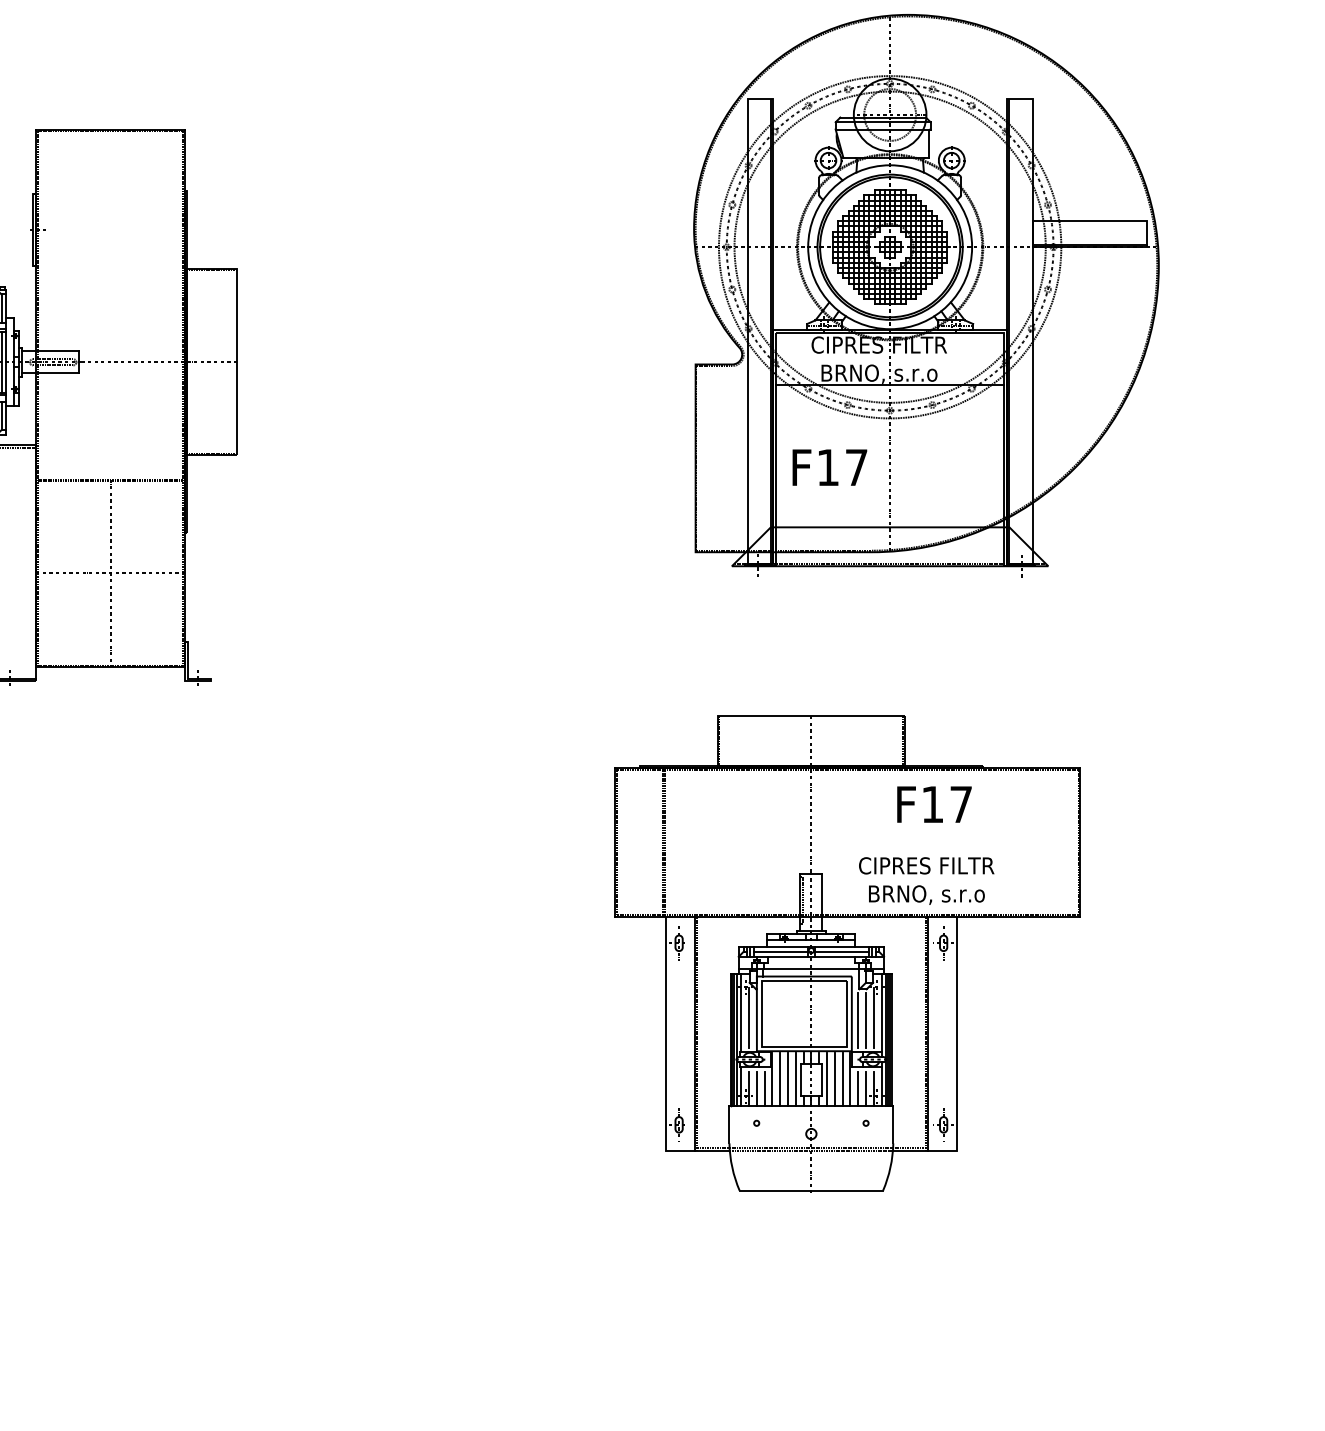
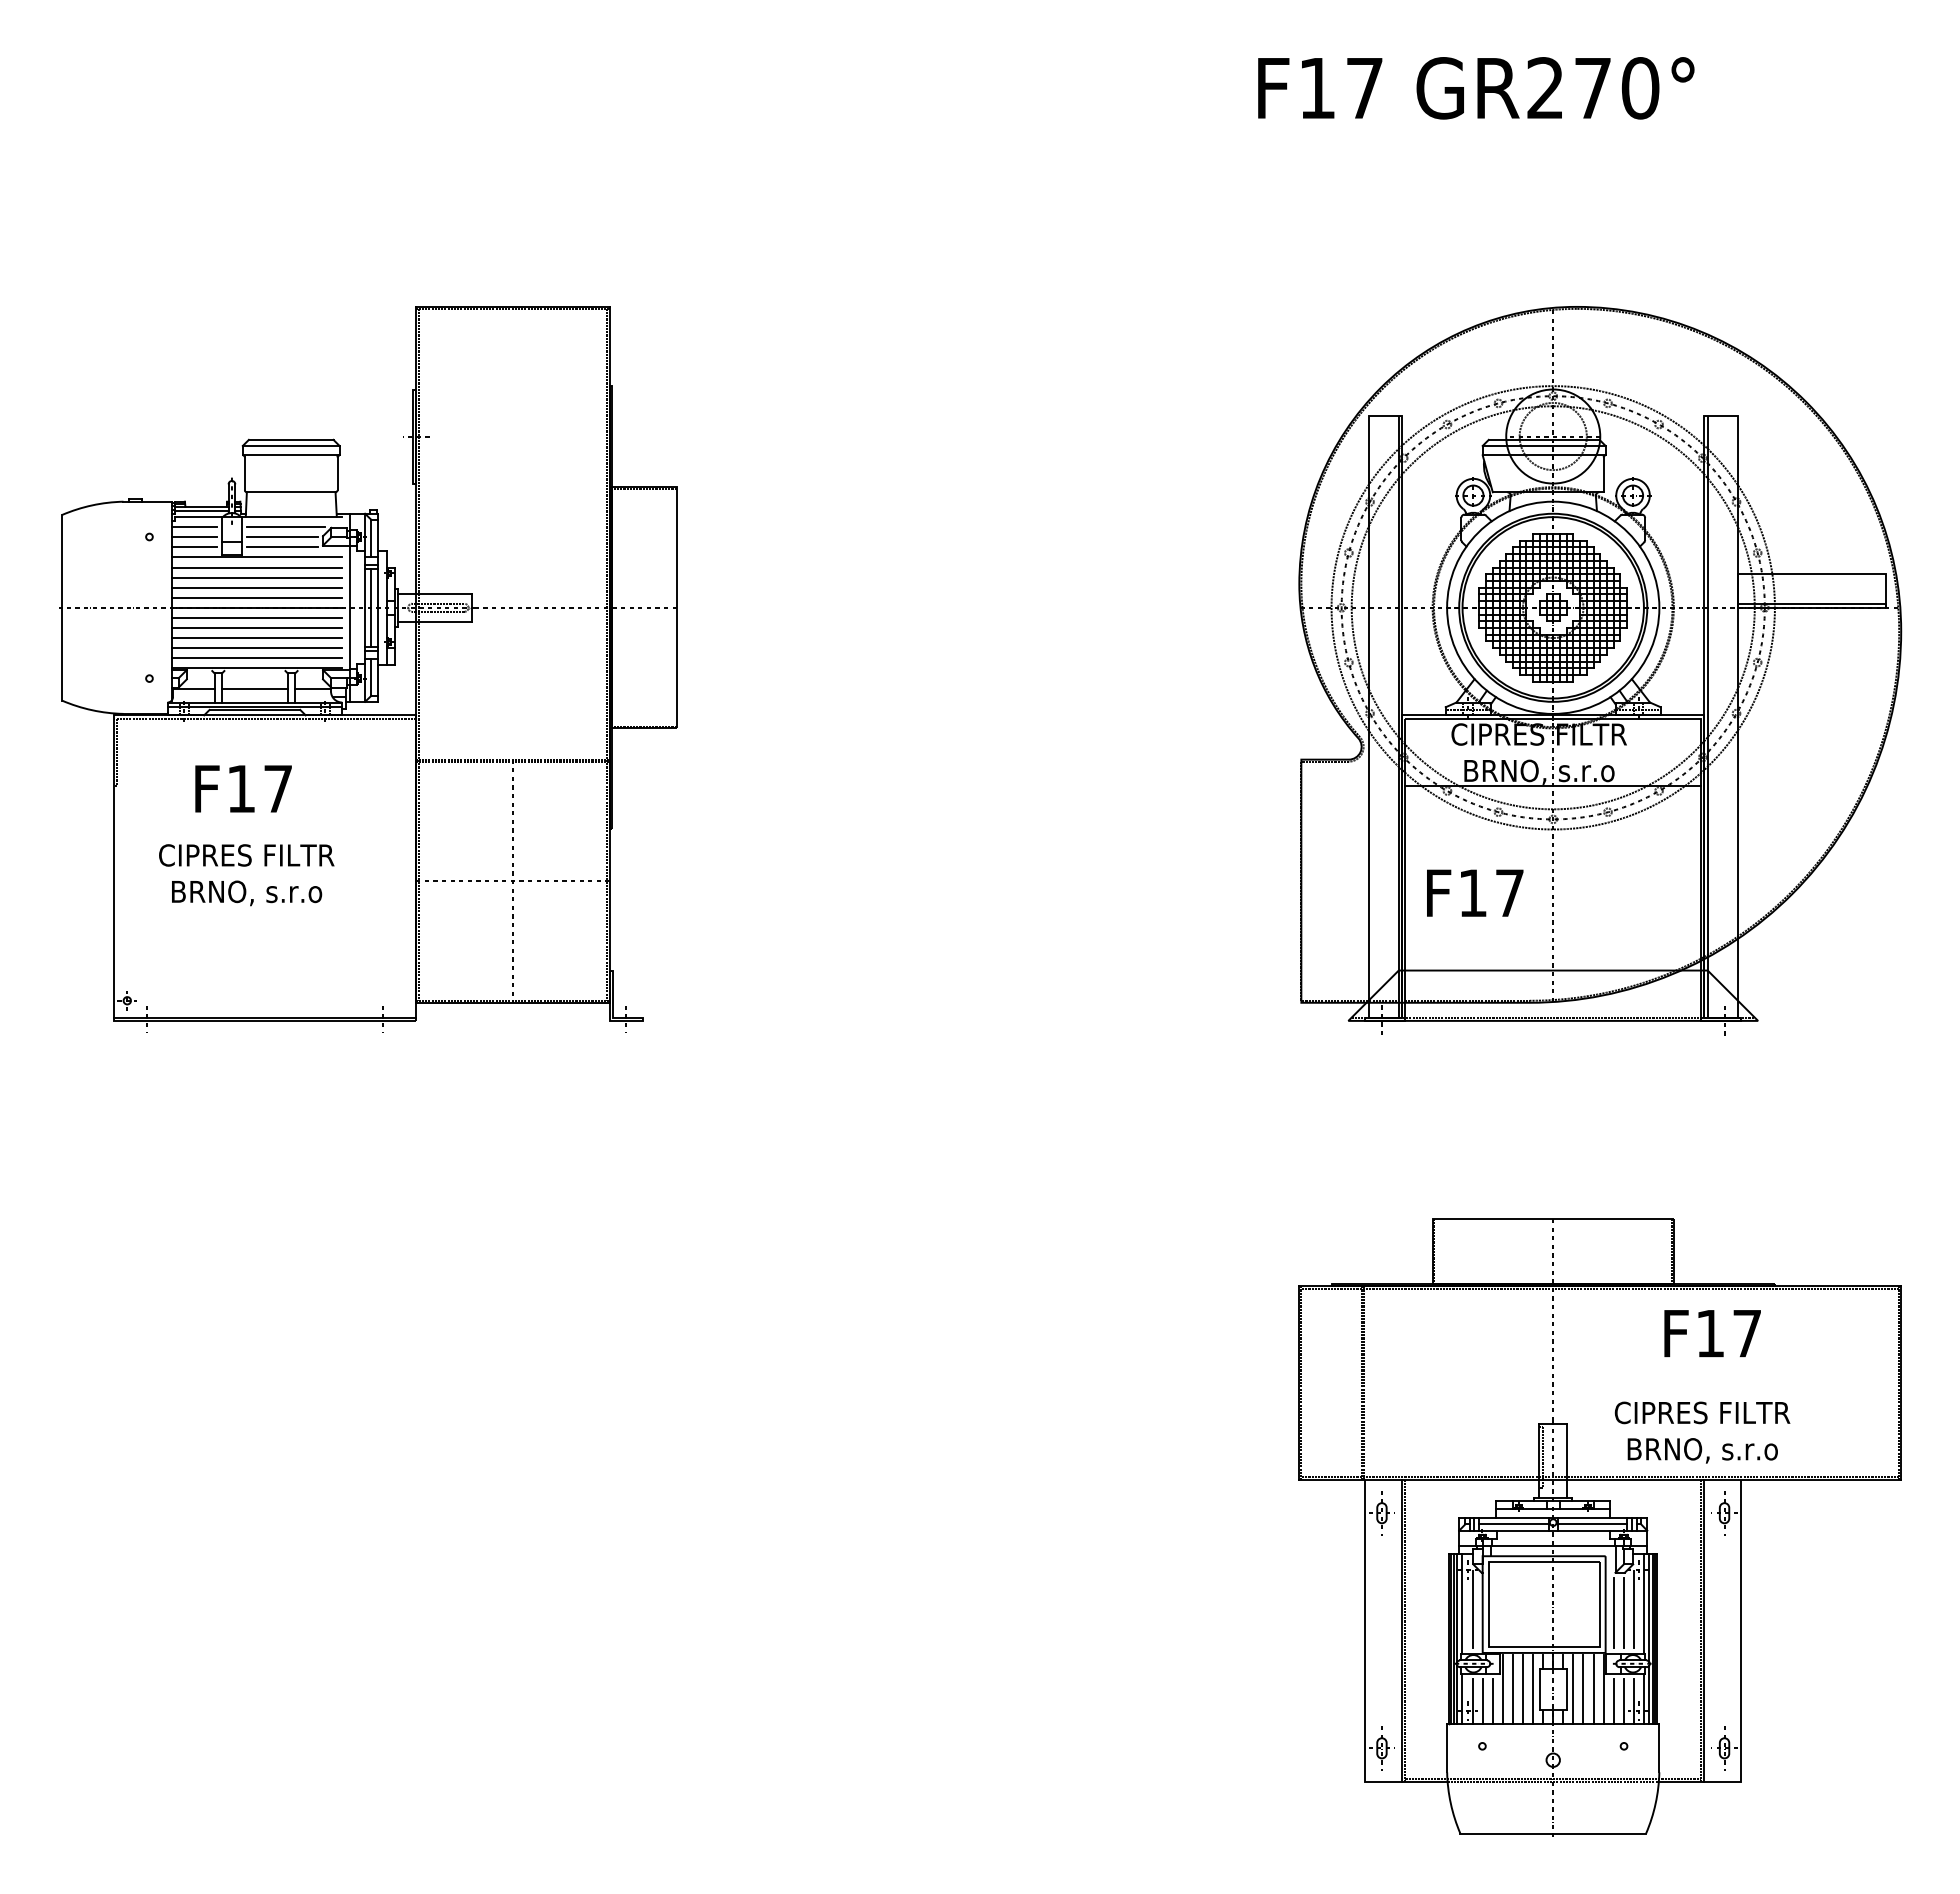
part: (926, 295) -> (1600, 670), moved
part: (847, 954) -> (1599, 1527), moved

